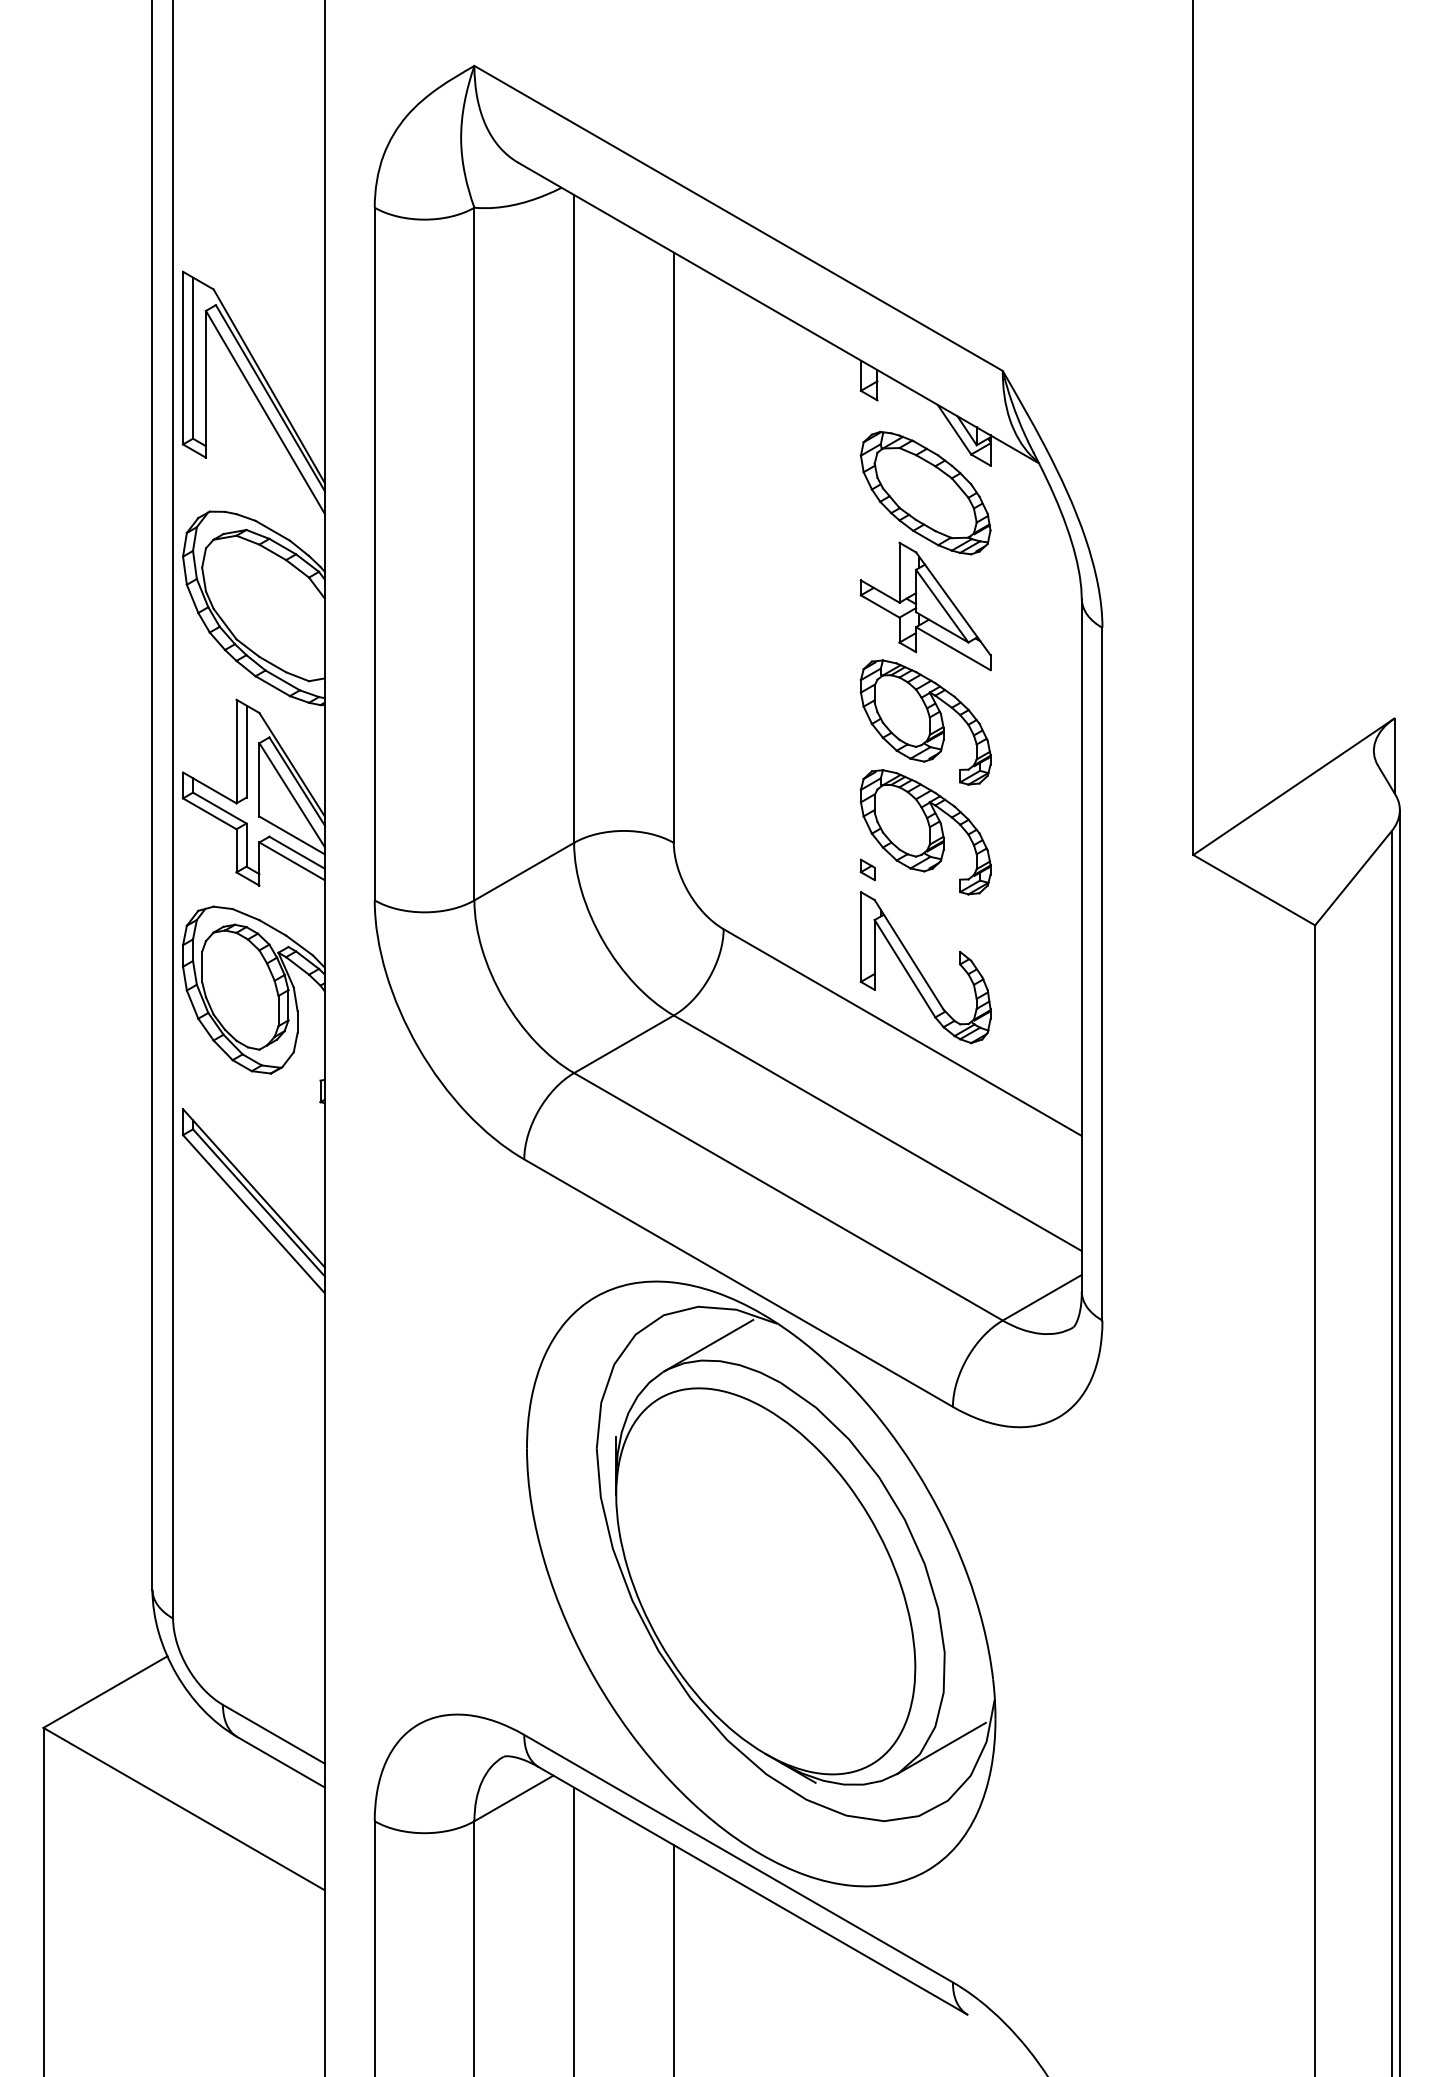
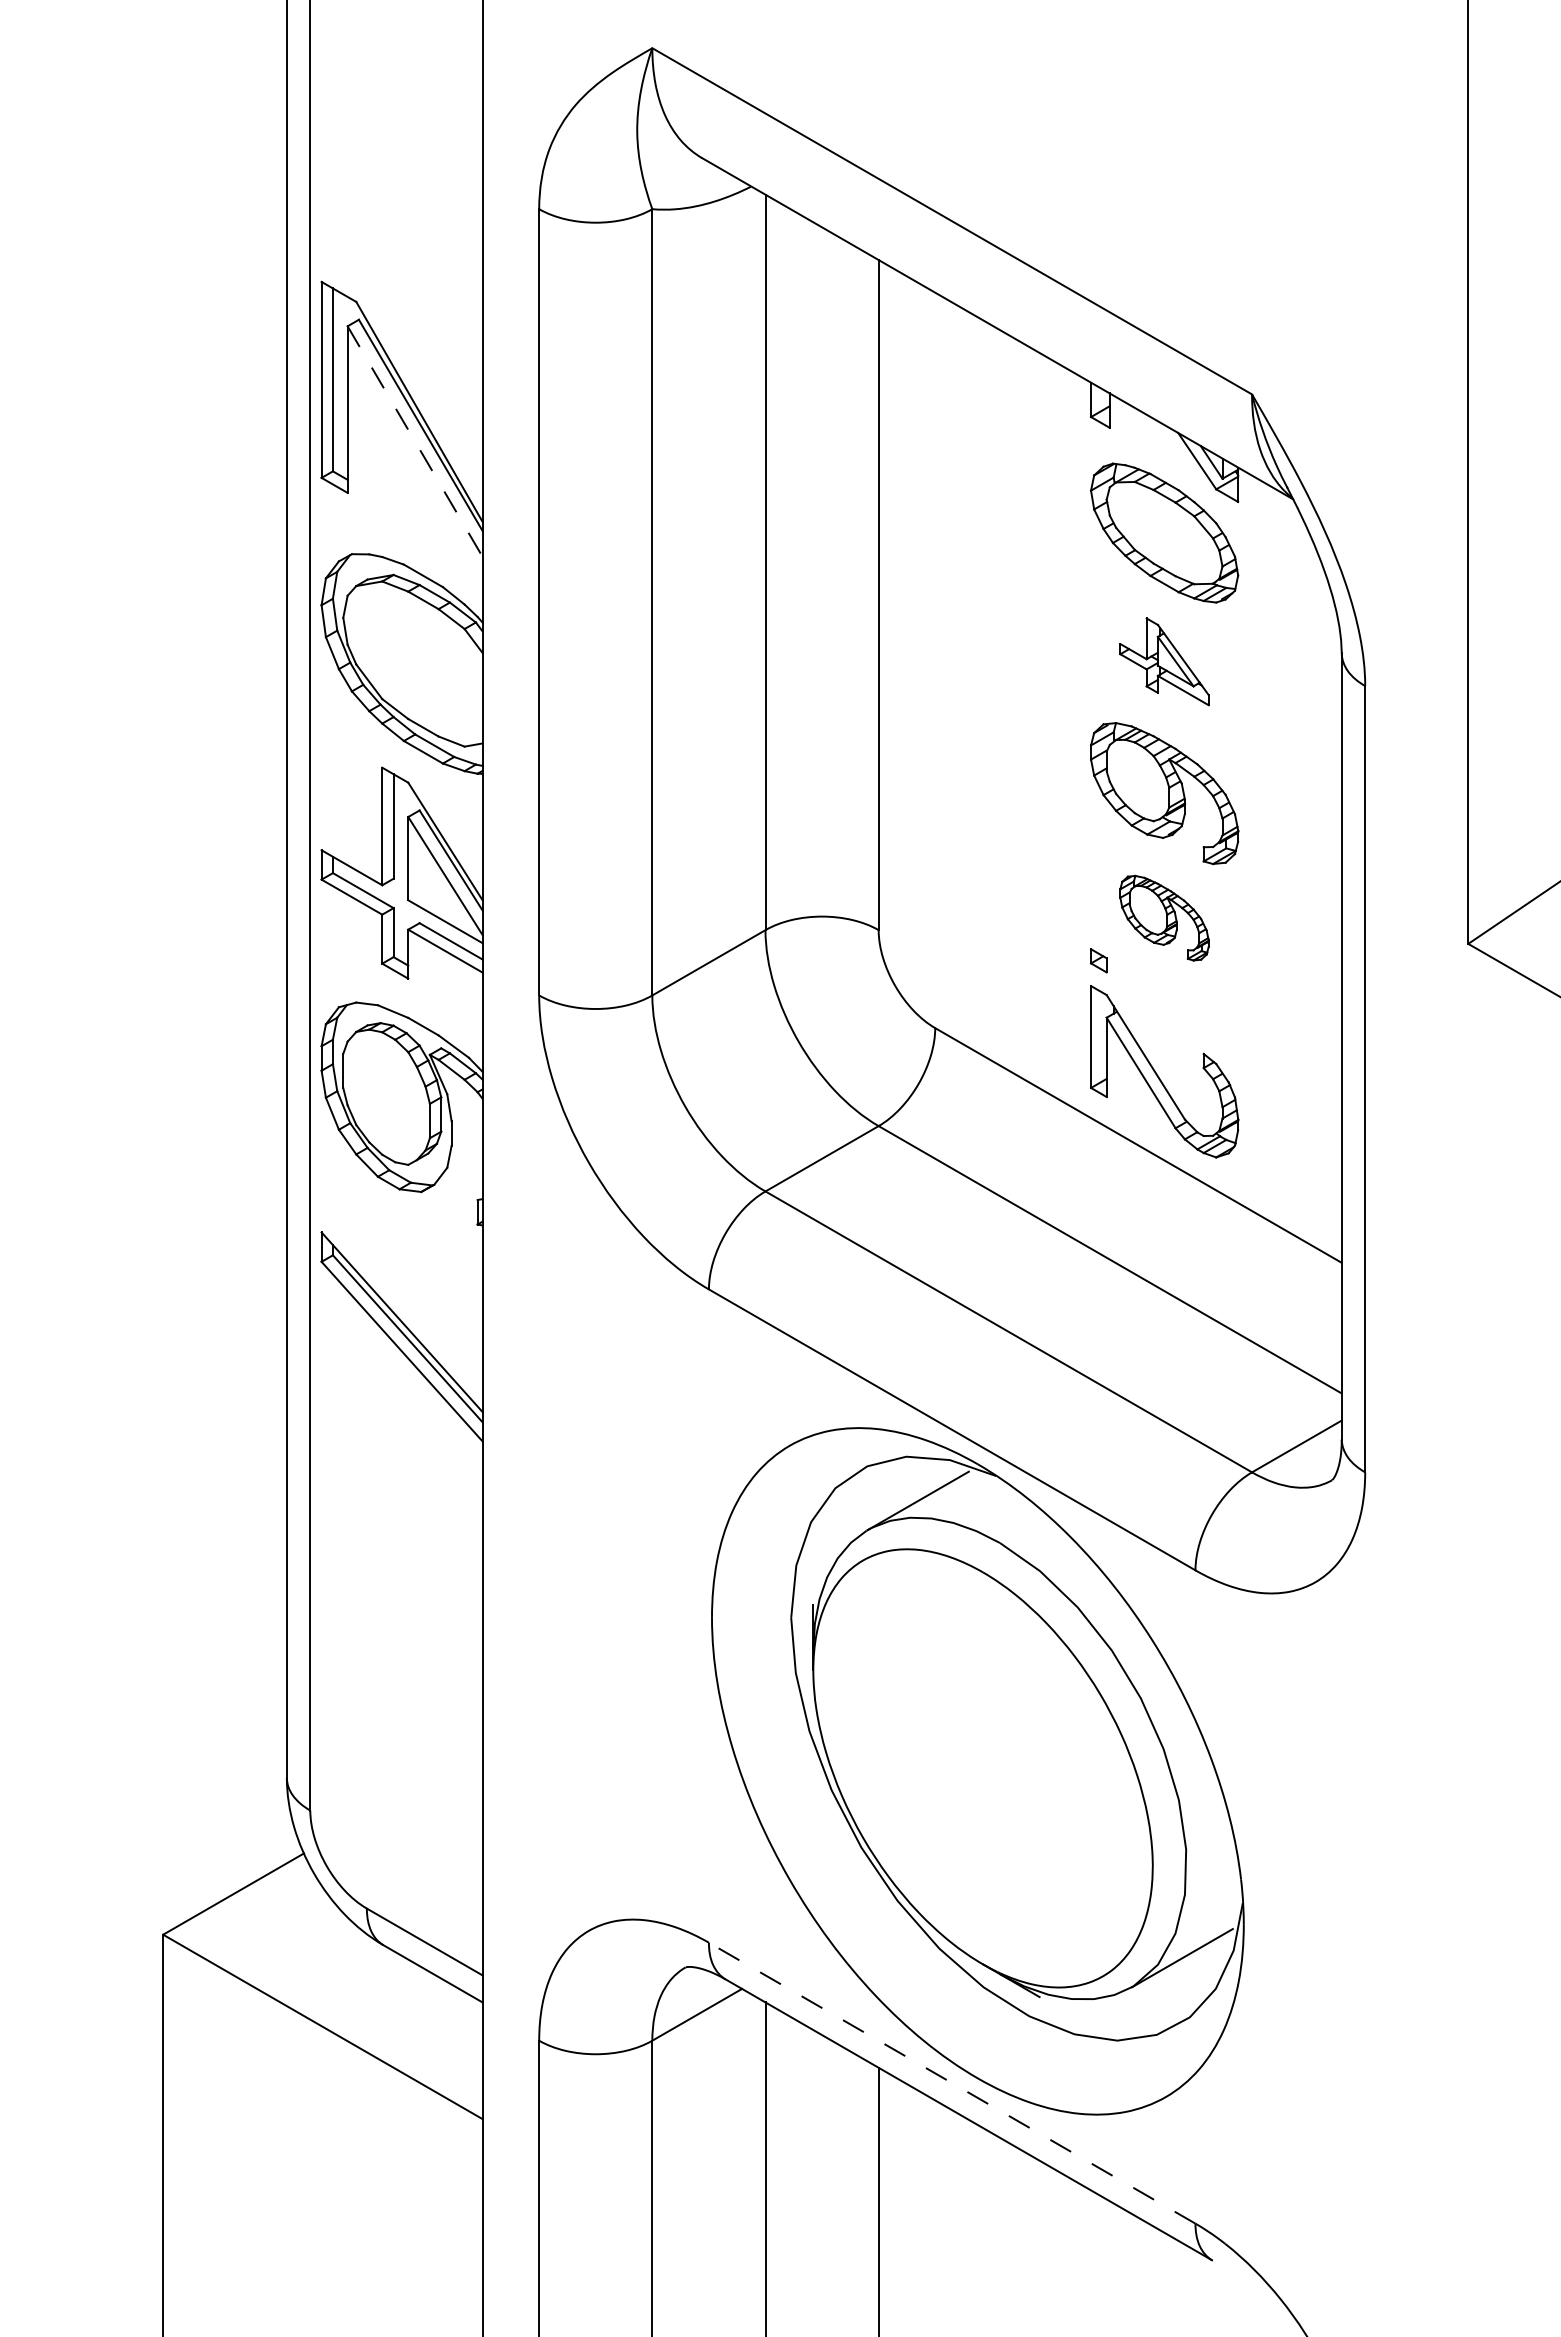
line: (265, 412) -> (415, 441), solid -> dashed
part: (925, 606) -> (1164, 661), size x0.6
part: (925, 832) -> (1164, 918), size x0.6
line: (738, 1858) -> (952, 2082), solid -> dashed

